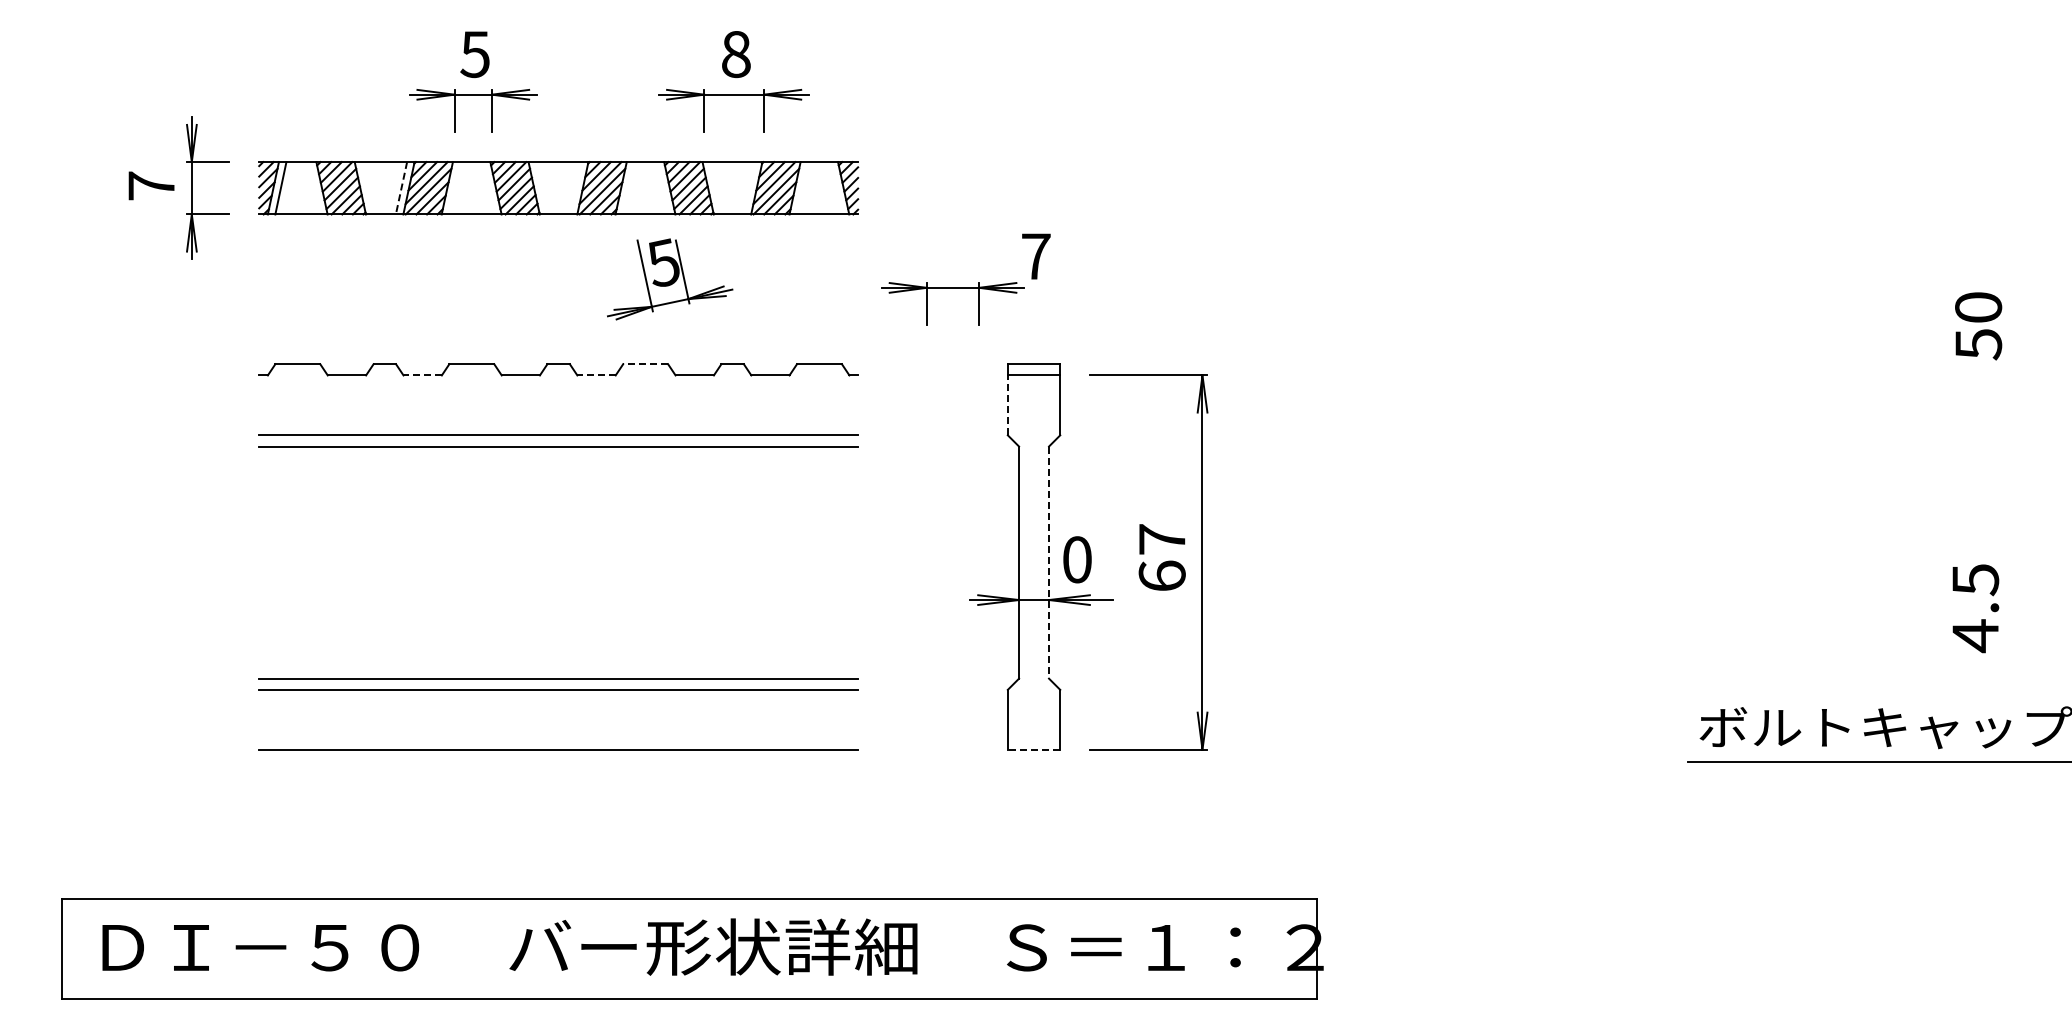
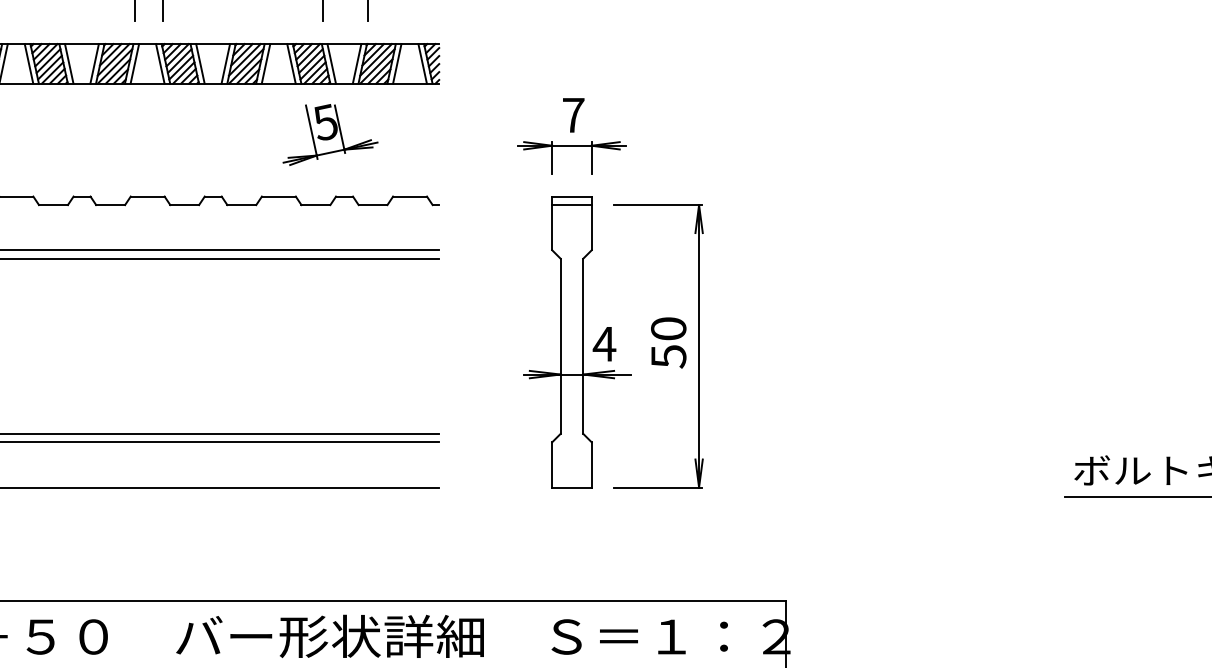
line: (314, 188) -> (29, 63), added
line: (367, 188) -> (68, 63), added
line: (401, 188) -> (94, 63), dashed -> solid
line: (454, 188) -> (134, 63), added
line: (488, 188) -> (160, 63), added
line: (541, 188) -> (200, 63), added
line: (574, 188) -> (225, 63), added
line: (628, 188) -> (265, 63), added
line: (661, 188) -> (290, 63), added
line: (715, 188) -> (331, 63), added
line: (748, 188) -> (356, 63), added
line: (802, 188) -> (397, 63), added
line: (835, 188) -> (422, 63), added
part: (670, 279) -> (330, 134), moved
part: (952, 288) -> (571, 146), moved
line: (645, 364) -> (278, 196), dashed -> solid
line: (422, 375) -> (110, 205), dashed -> solid
line: (596, 375) -> (241, 205), dashed -> solid
line: (1007, 405) -> (551, 227), dashed -> solid
text: (1161, 558) -> (668, 343), 67 -> 50
text: (1076, 559) -> (604, 343), 0 -> 4
line: (1049, 563) -> (583, 346), dashed -> solid
line: (1033, 749) -> (571, 487), dashed -> solid

